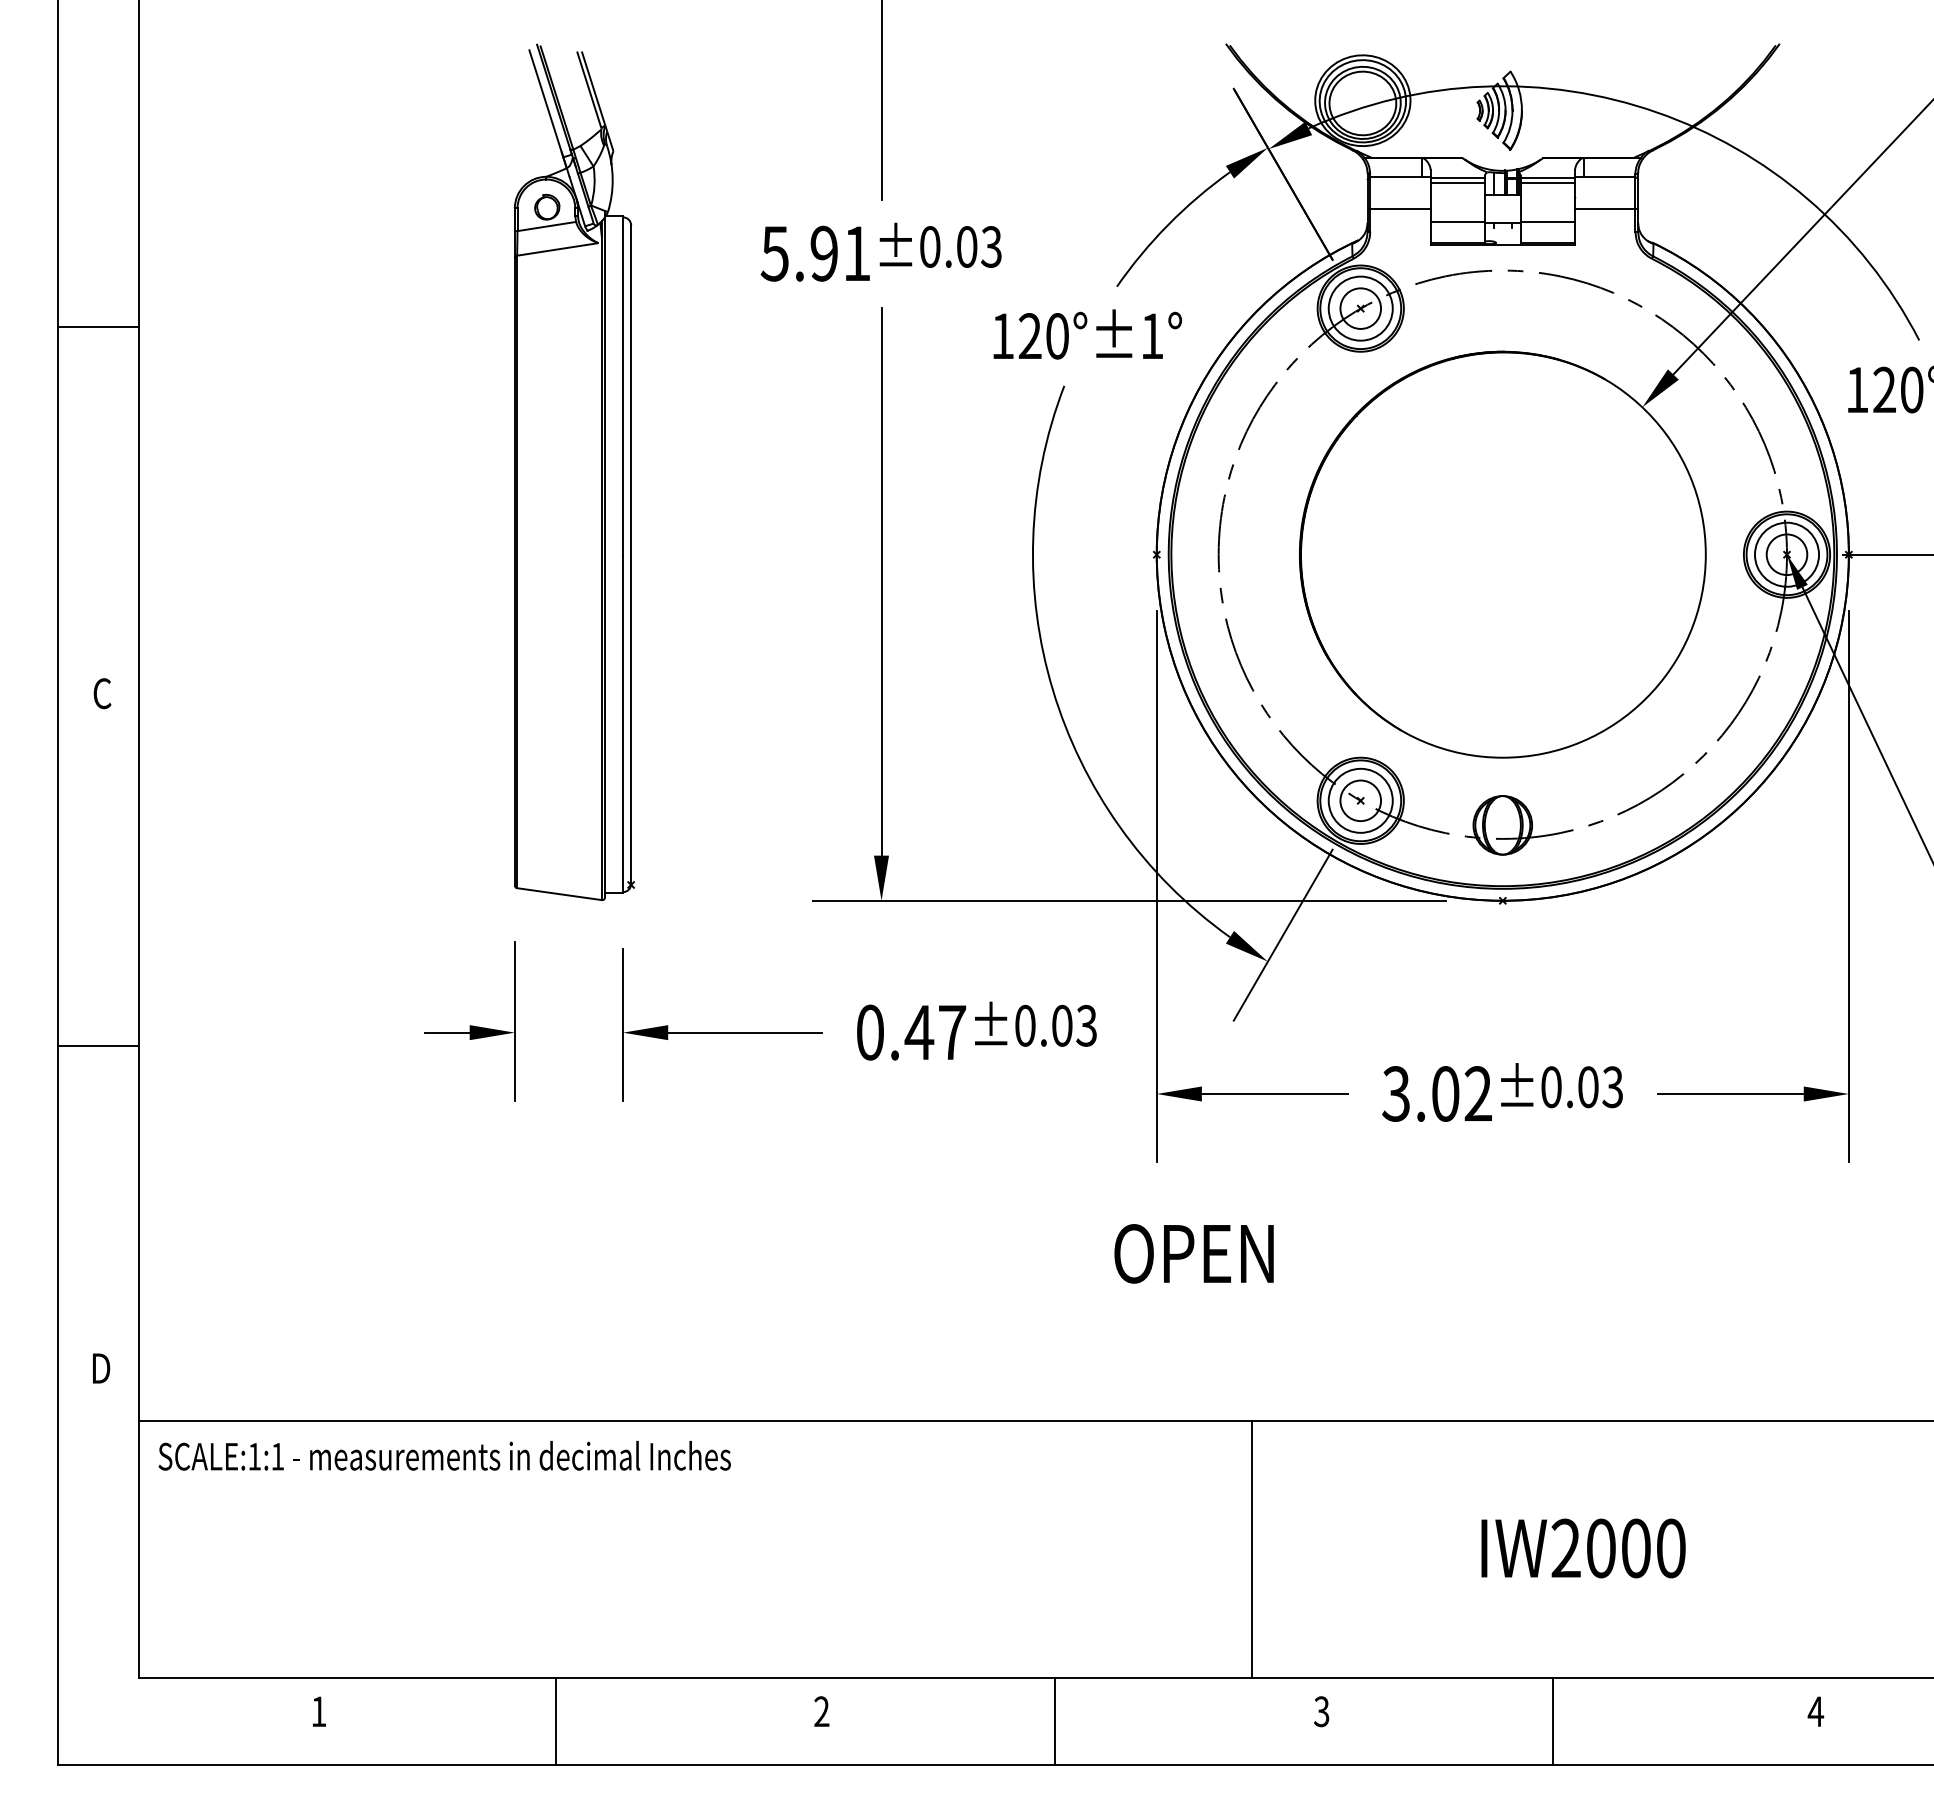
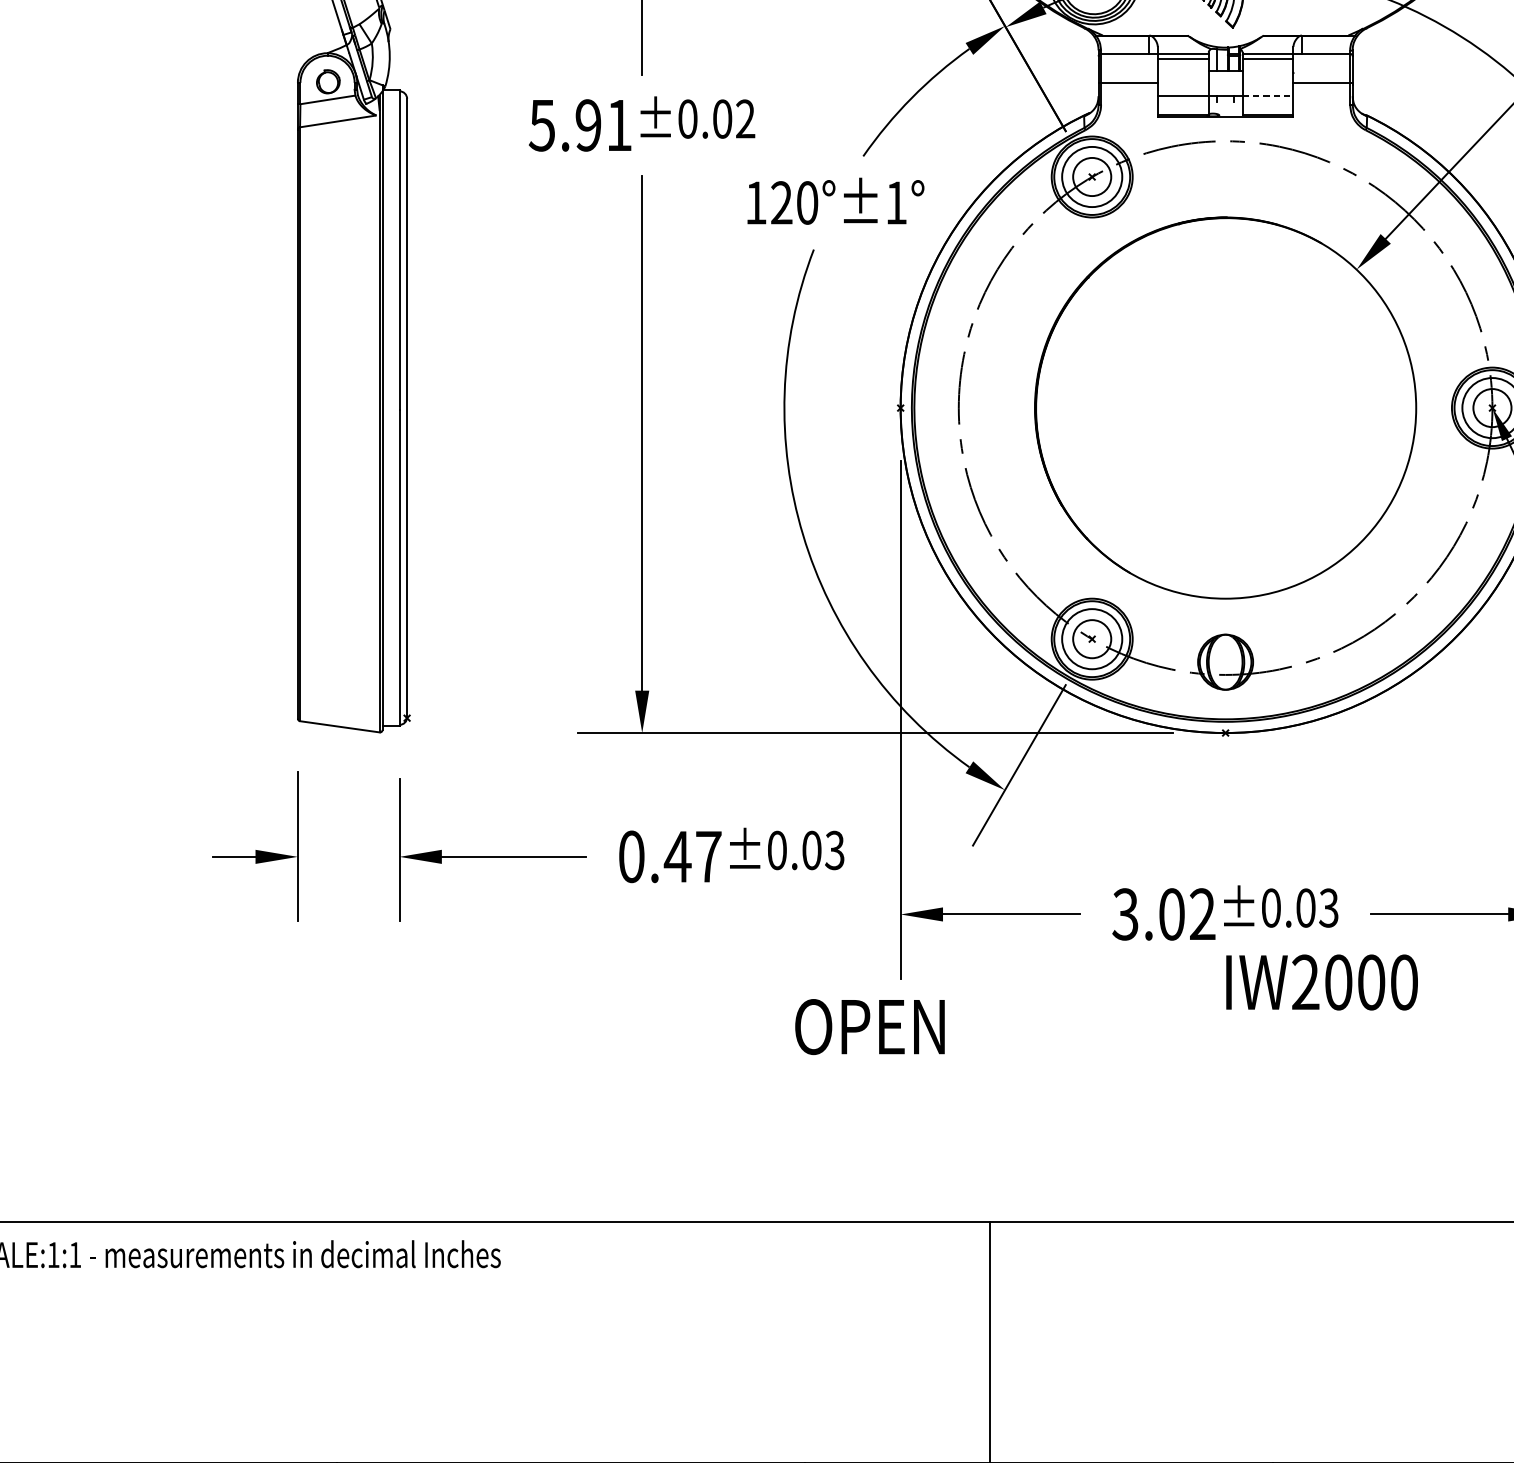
line: (1548, 221) -> (1268, 95), solid -> dashed
text: (991, 246) -> (745, 118), ±0.03 -> ±0.02
text: (1193, 1253) -> (869, 1026), moved
text: (1583, 1548) -> (1322, 982), moved

